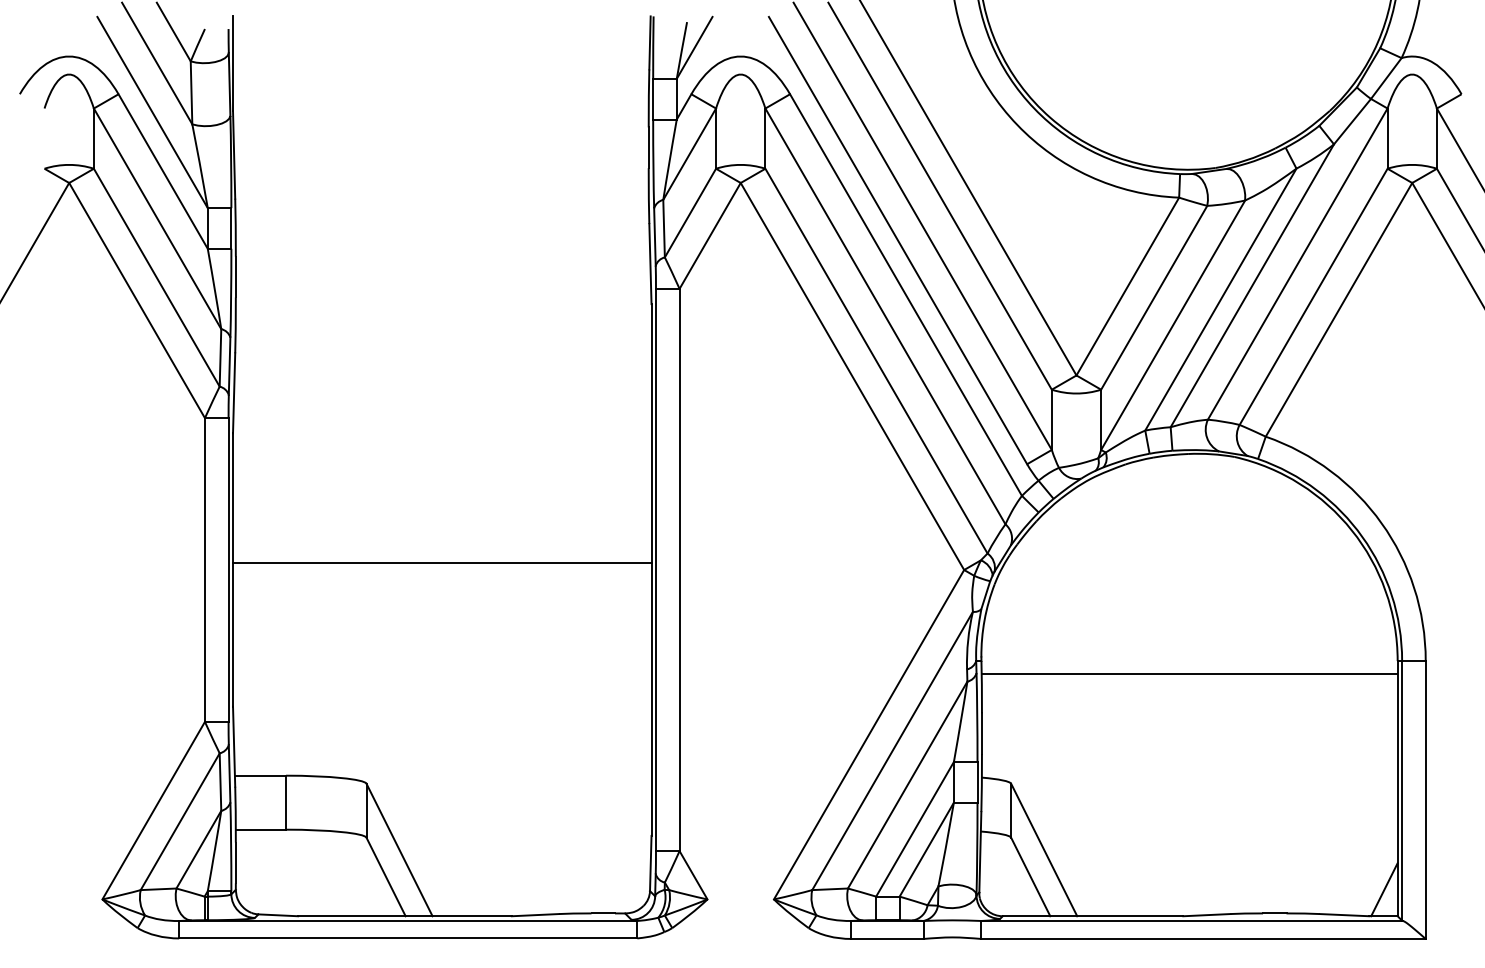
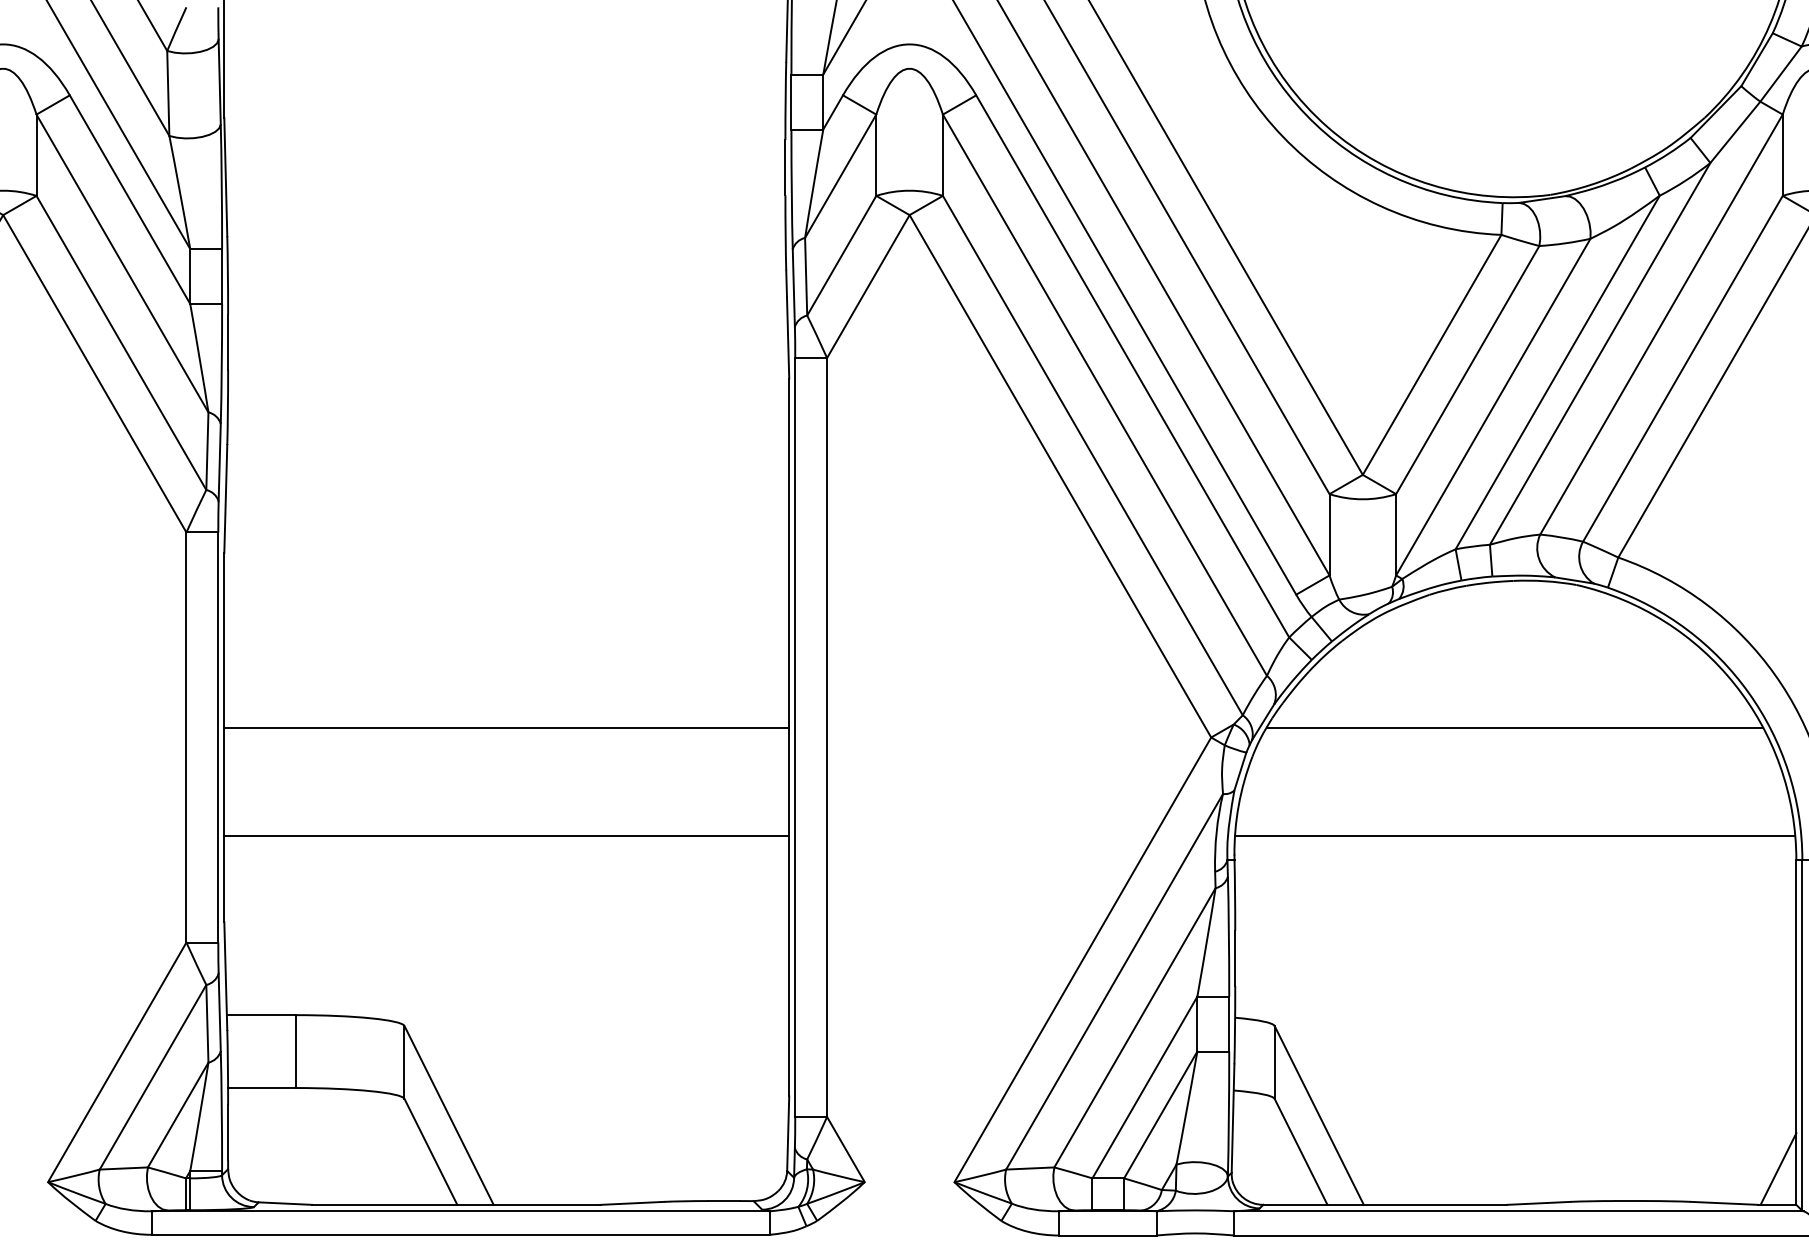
line: (1189, 562) -> (1515, 727), added
line: (442, 643) -> (507, 836), added
line: (1188, 674) -> (1514, 836), moved

